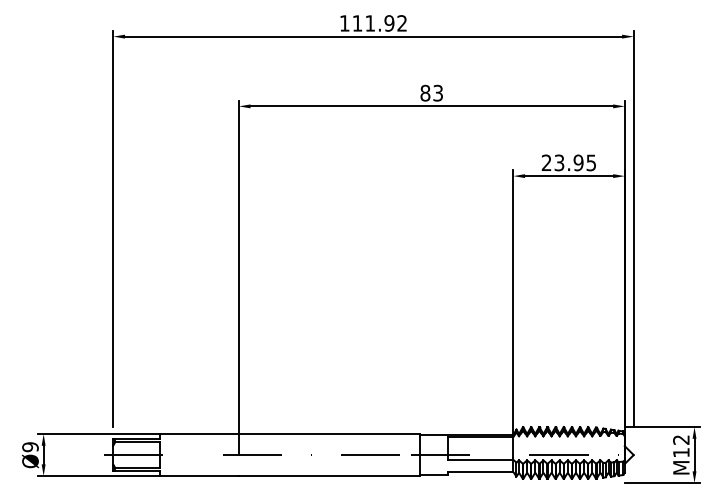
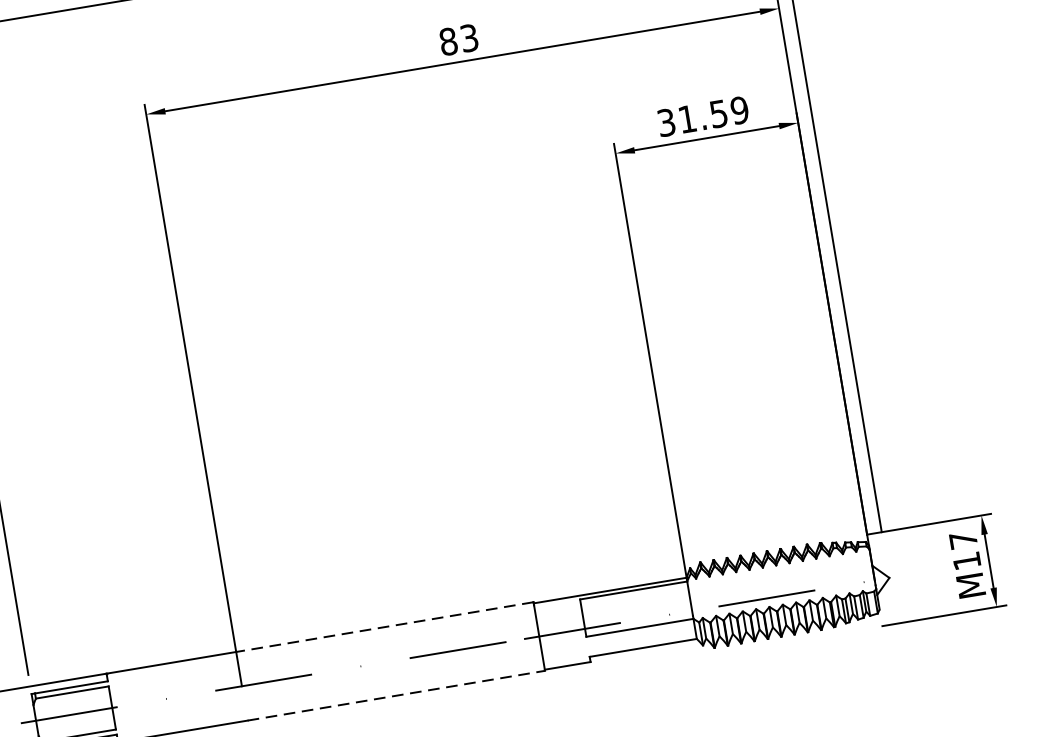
text: (568, 162) -> (702, 116), 23.95 -> 31.59
line: (329, 434) -> (384, 627), solid -> dashed
text: (681, 439) -> (963, 539), M12 -> M17
line: (329, 475) -> (396, 694), solid -> dashed

